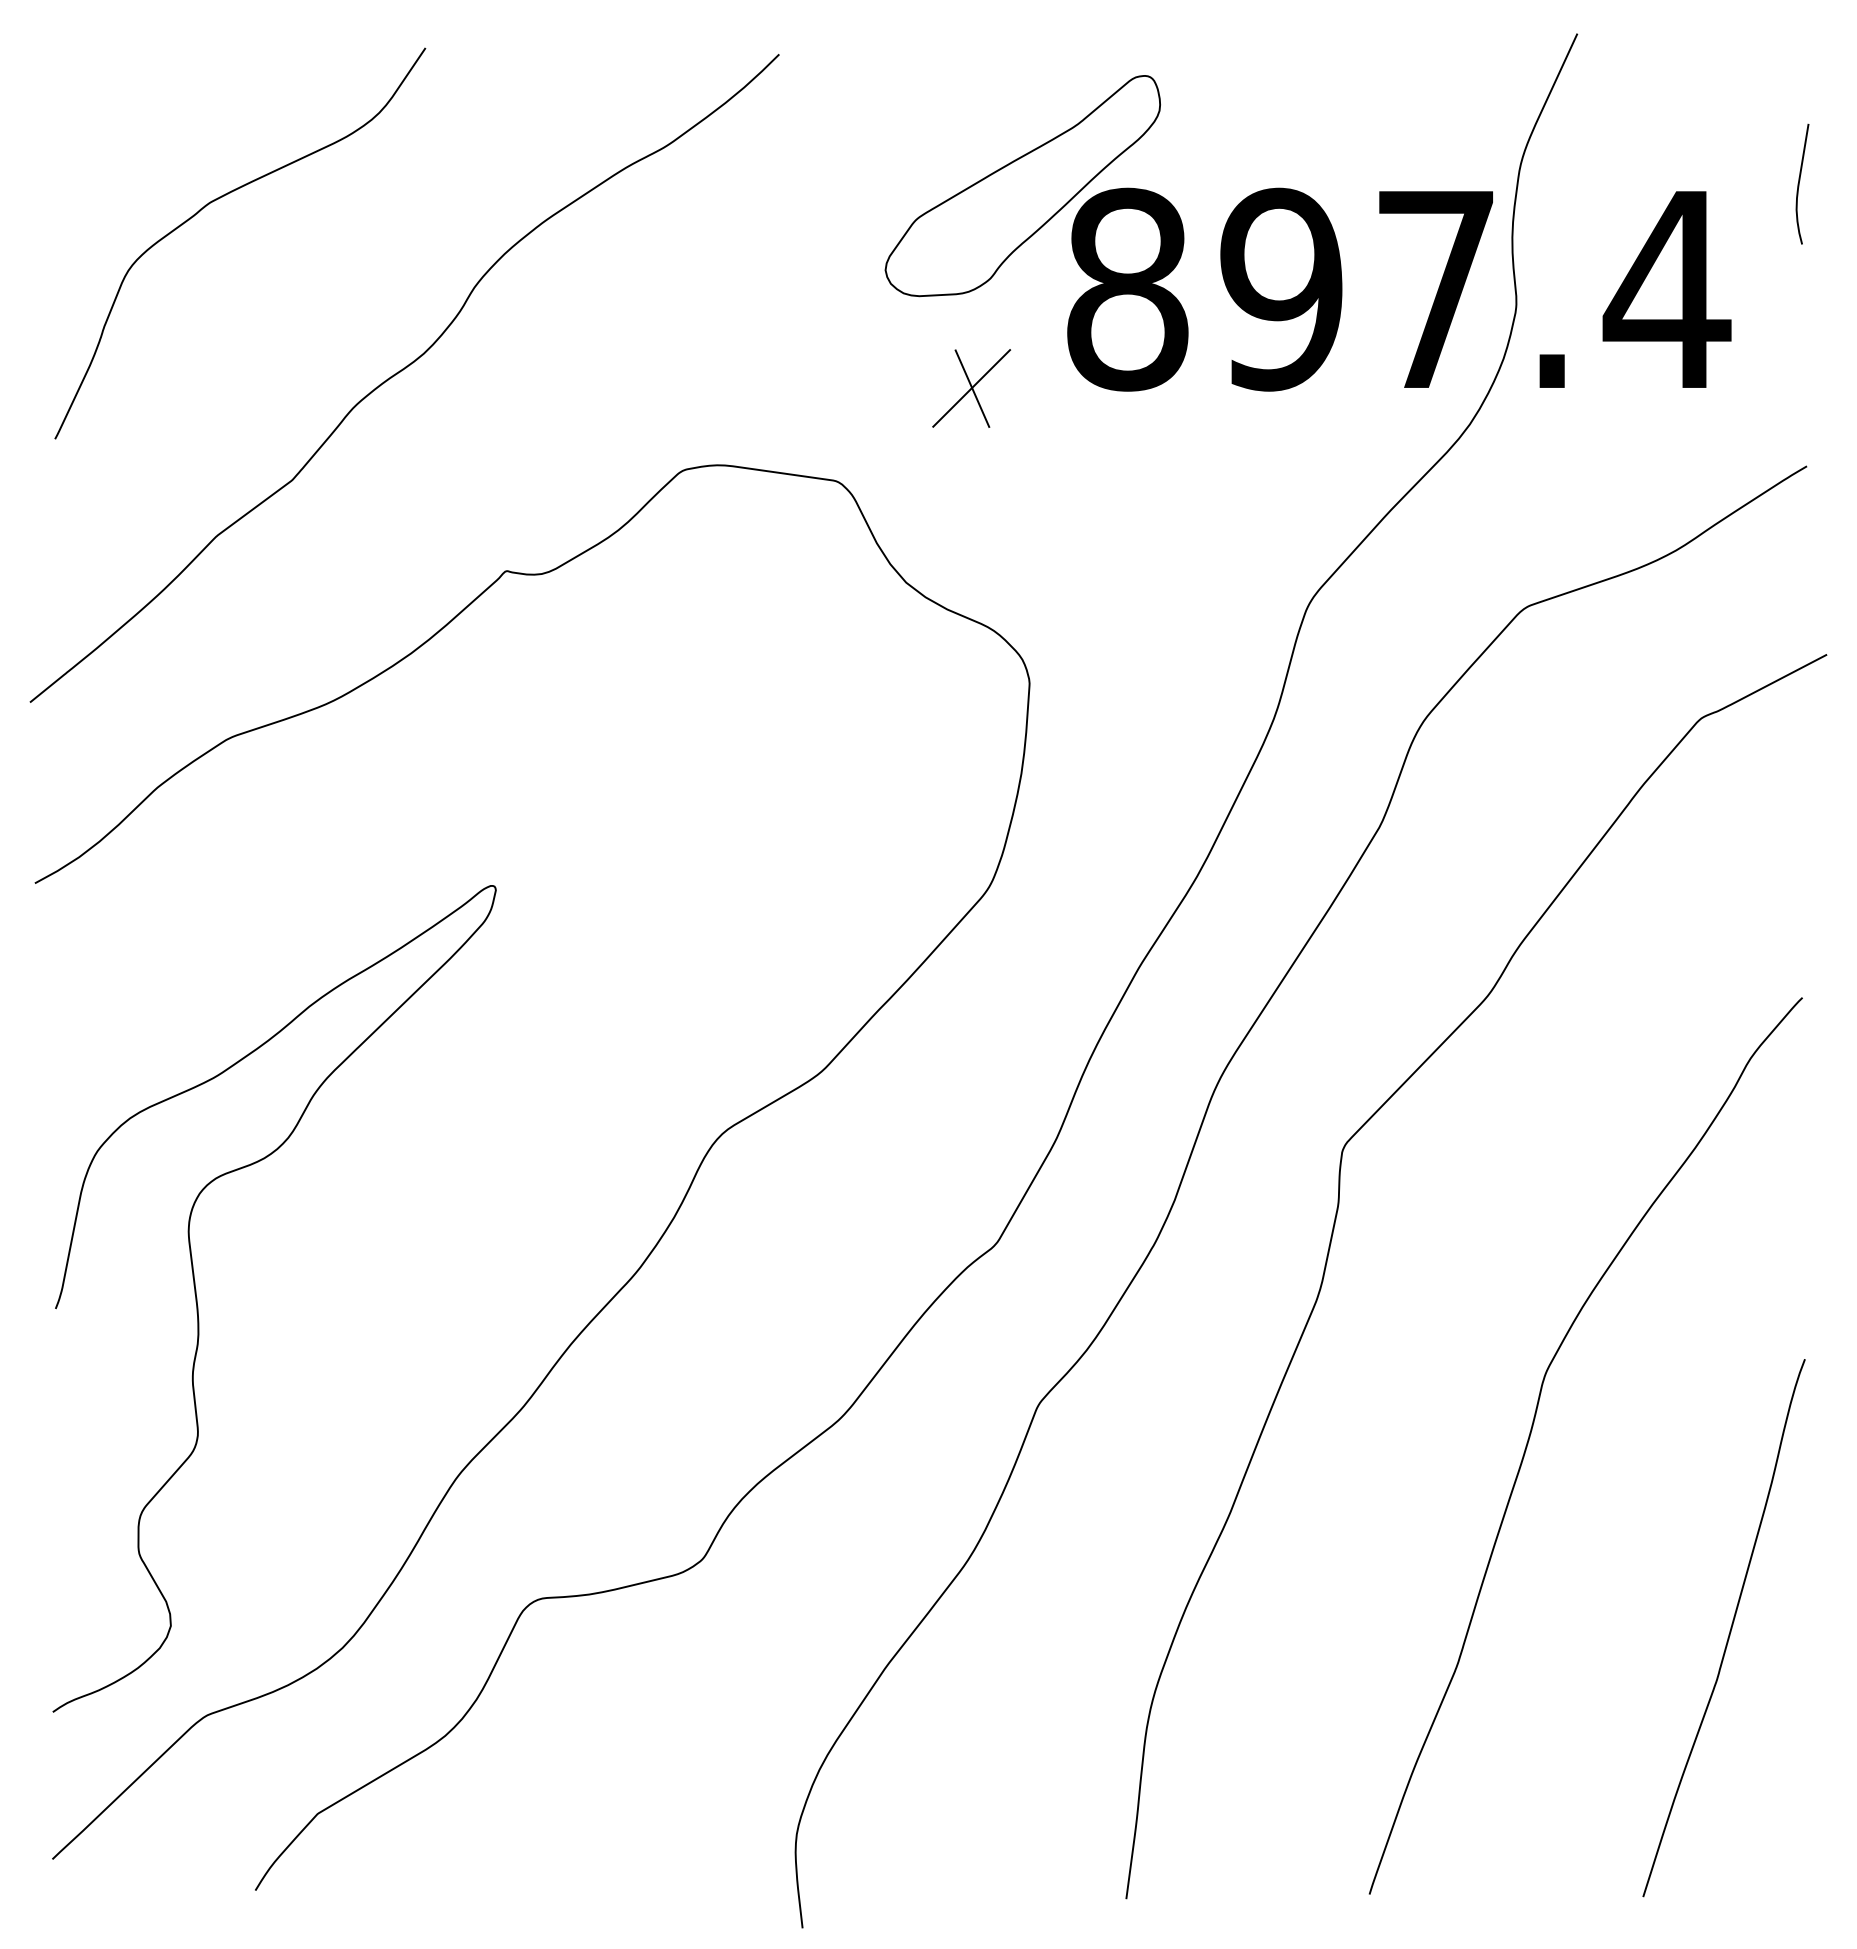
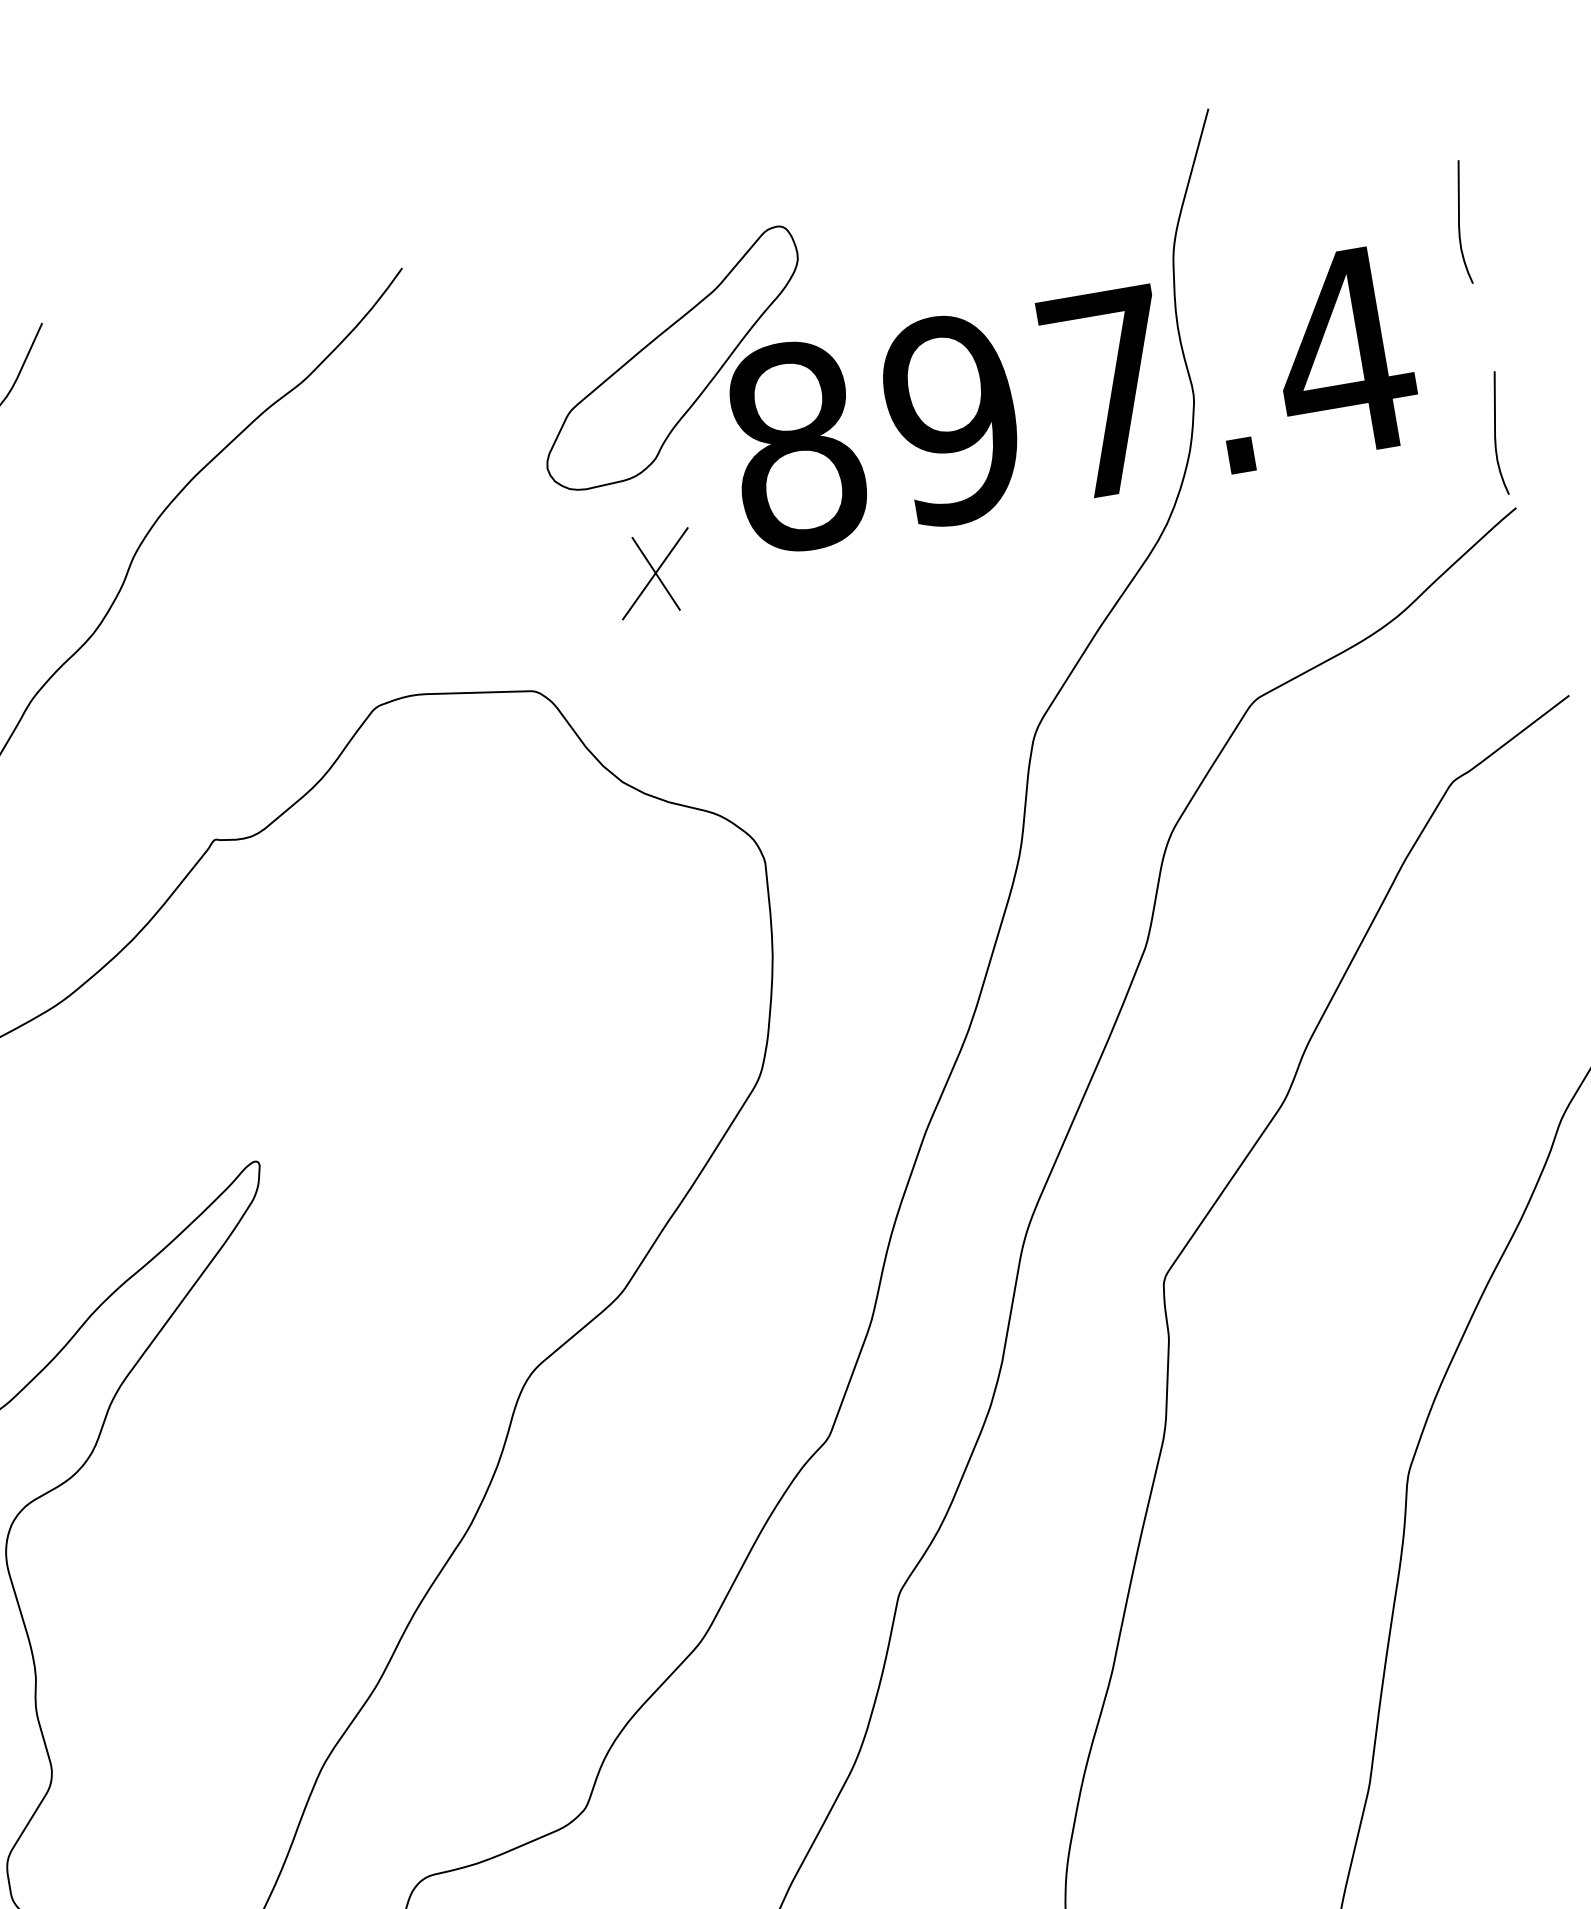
curve: (1799, 391) -> (1495, 433), added

